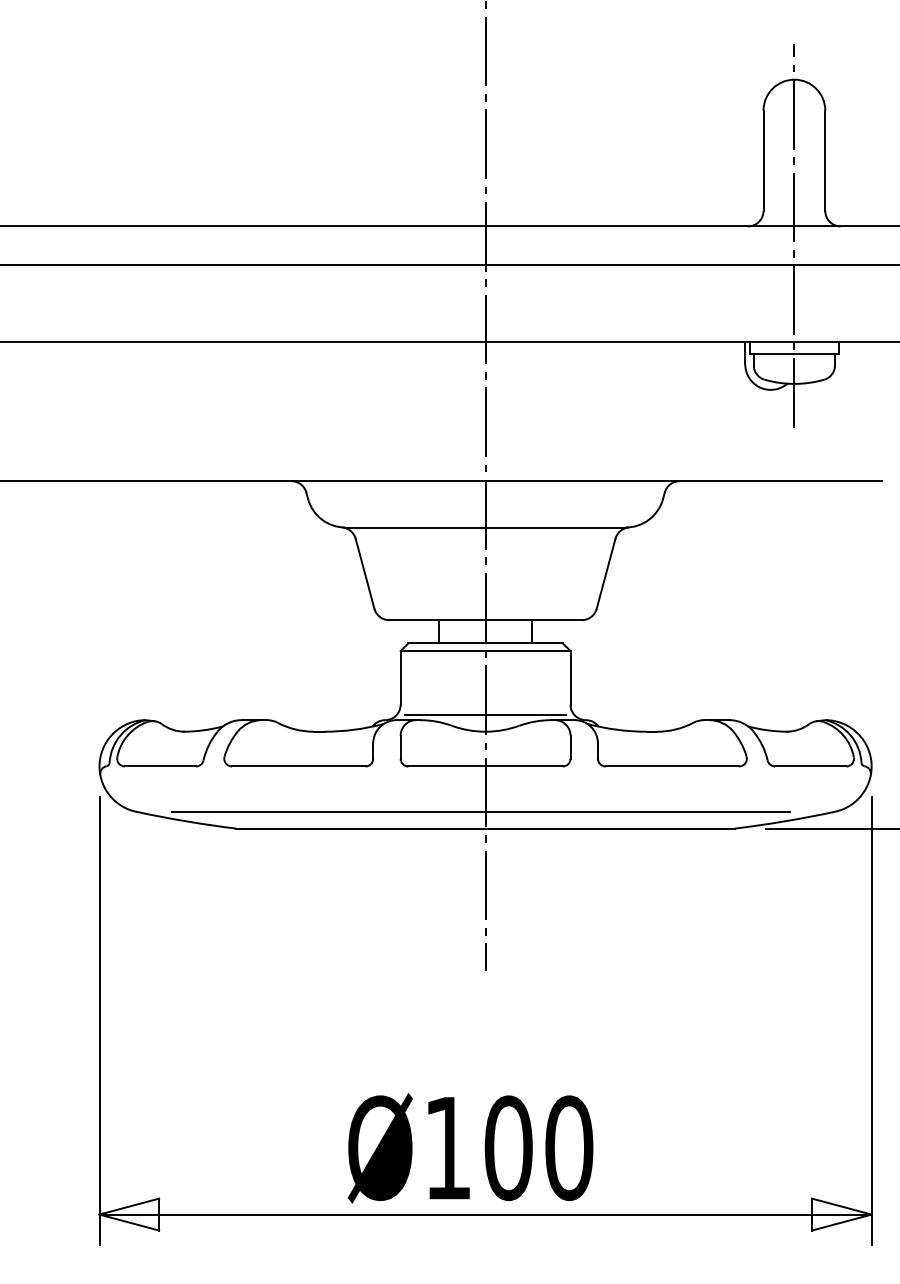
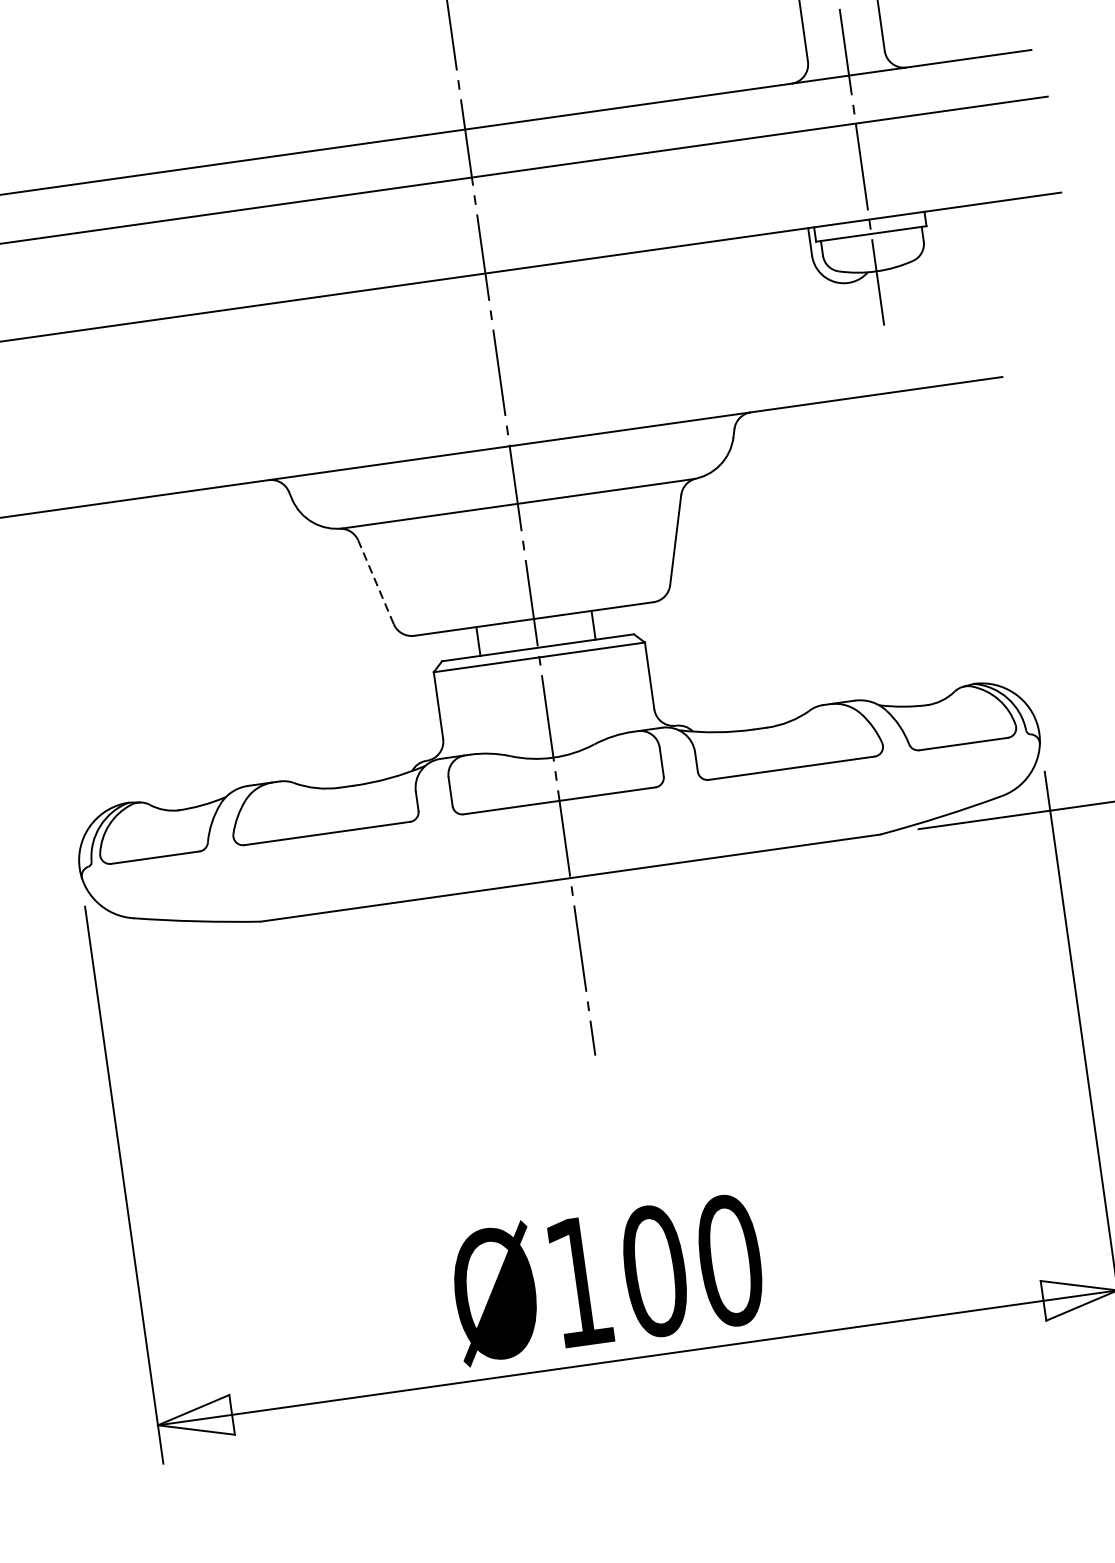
line: (364, 573) -> (375, 582), solid -> dashed
line: (484, 715) -> (549, 737), removed
line: (480, 812) -> (561, 858), removed

